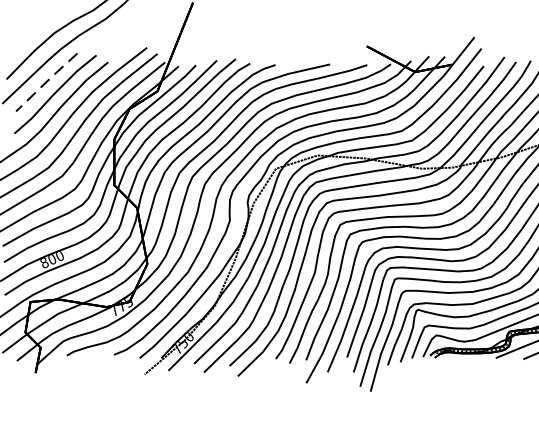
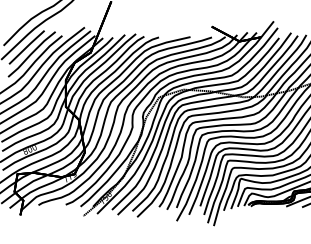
line: (46, 82) -> (26, 47), dashed -> solid

